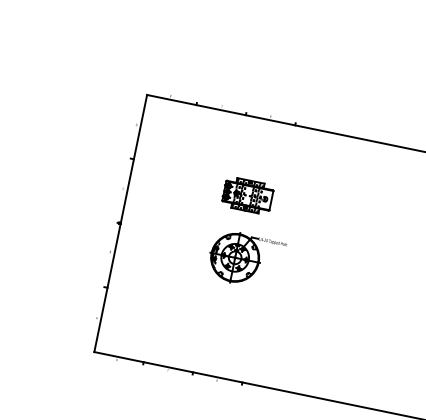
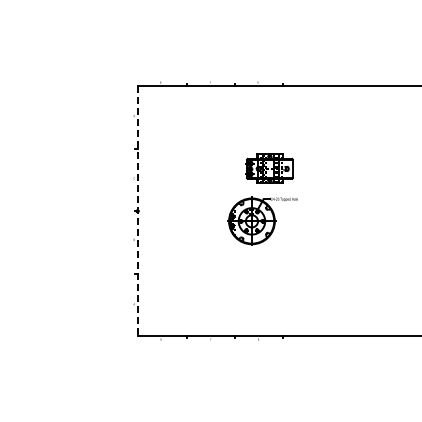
part: (247, 195) -> (269, 168), moved
line: (120, 223) -> (138, 211), solid -> dashed

